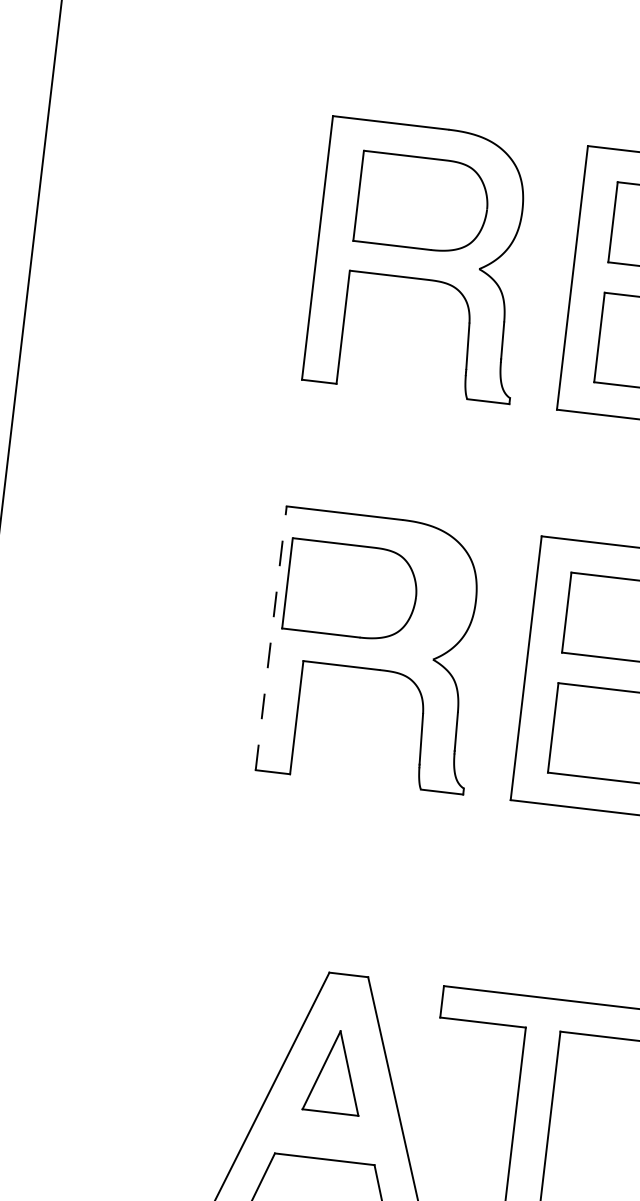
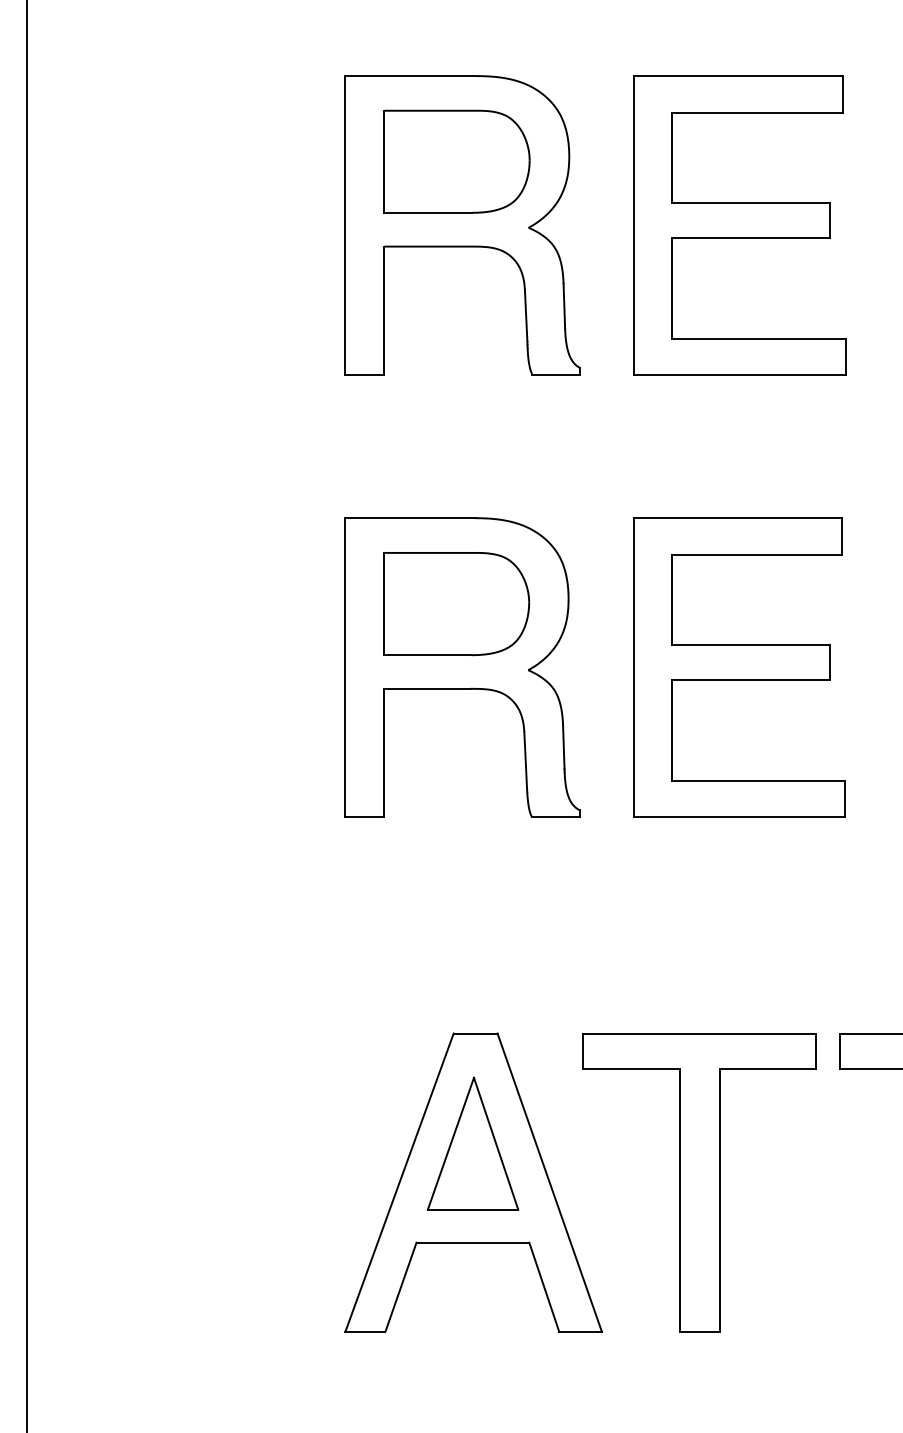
part: (351, 591) -> (456, 604), moved
line: (271, 638) -> (344, 667), dashed -> solid
part: (335, 1071) -> (473, 1143), size x1.43

